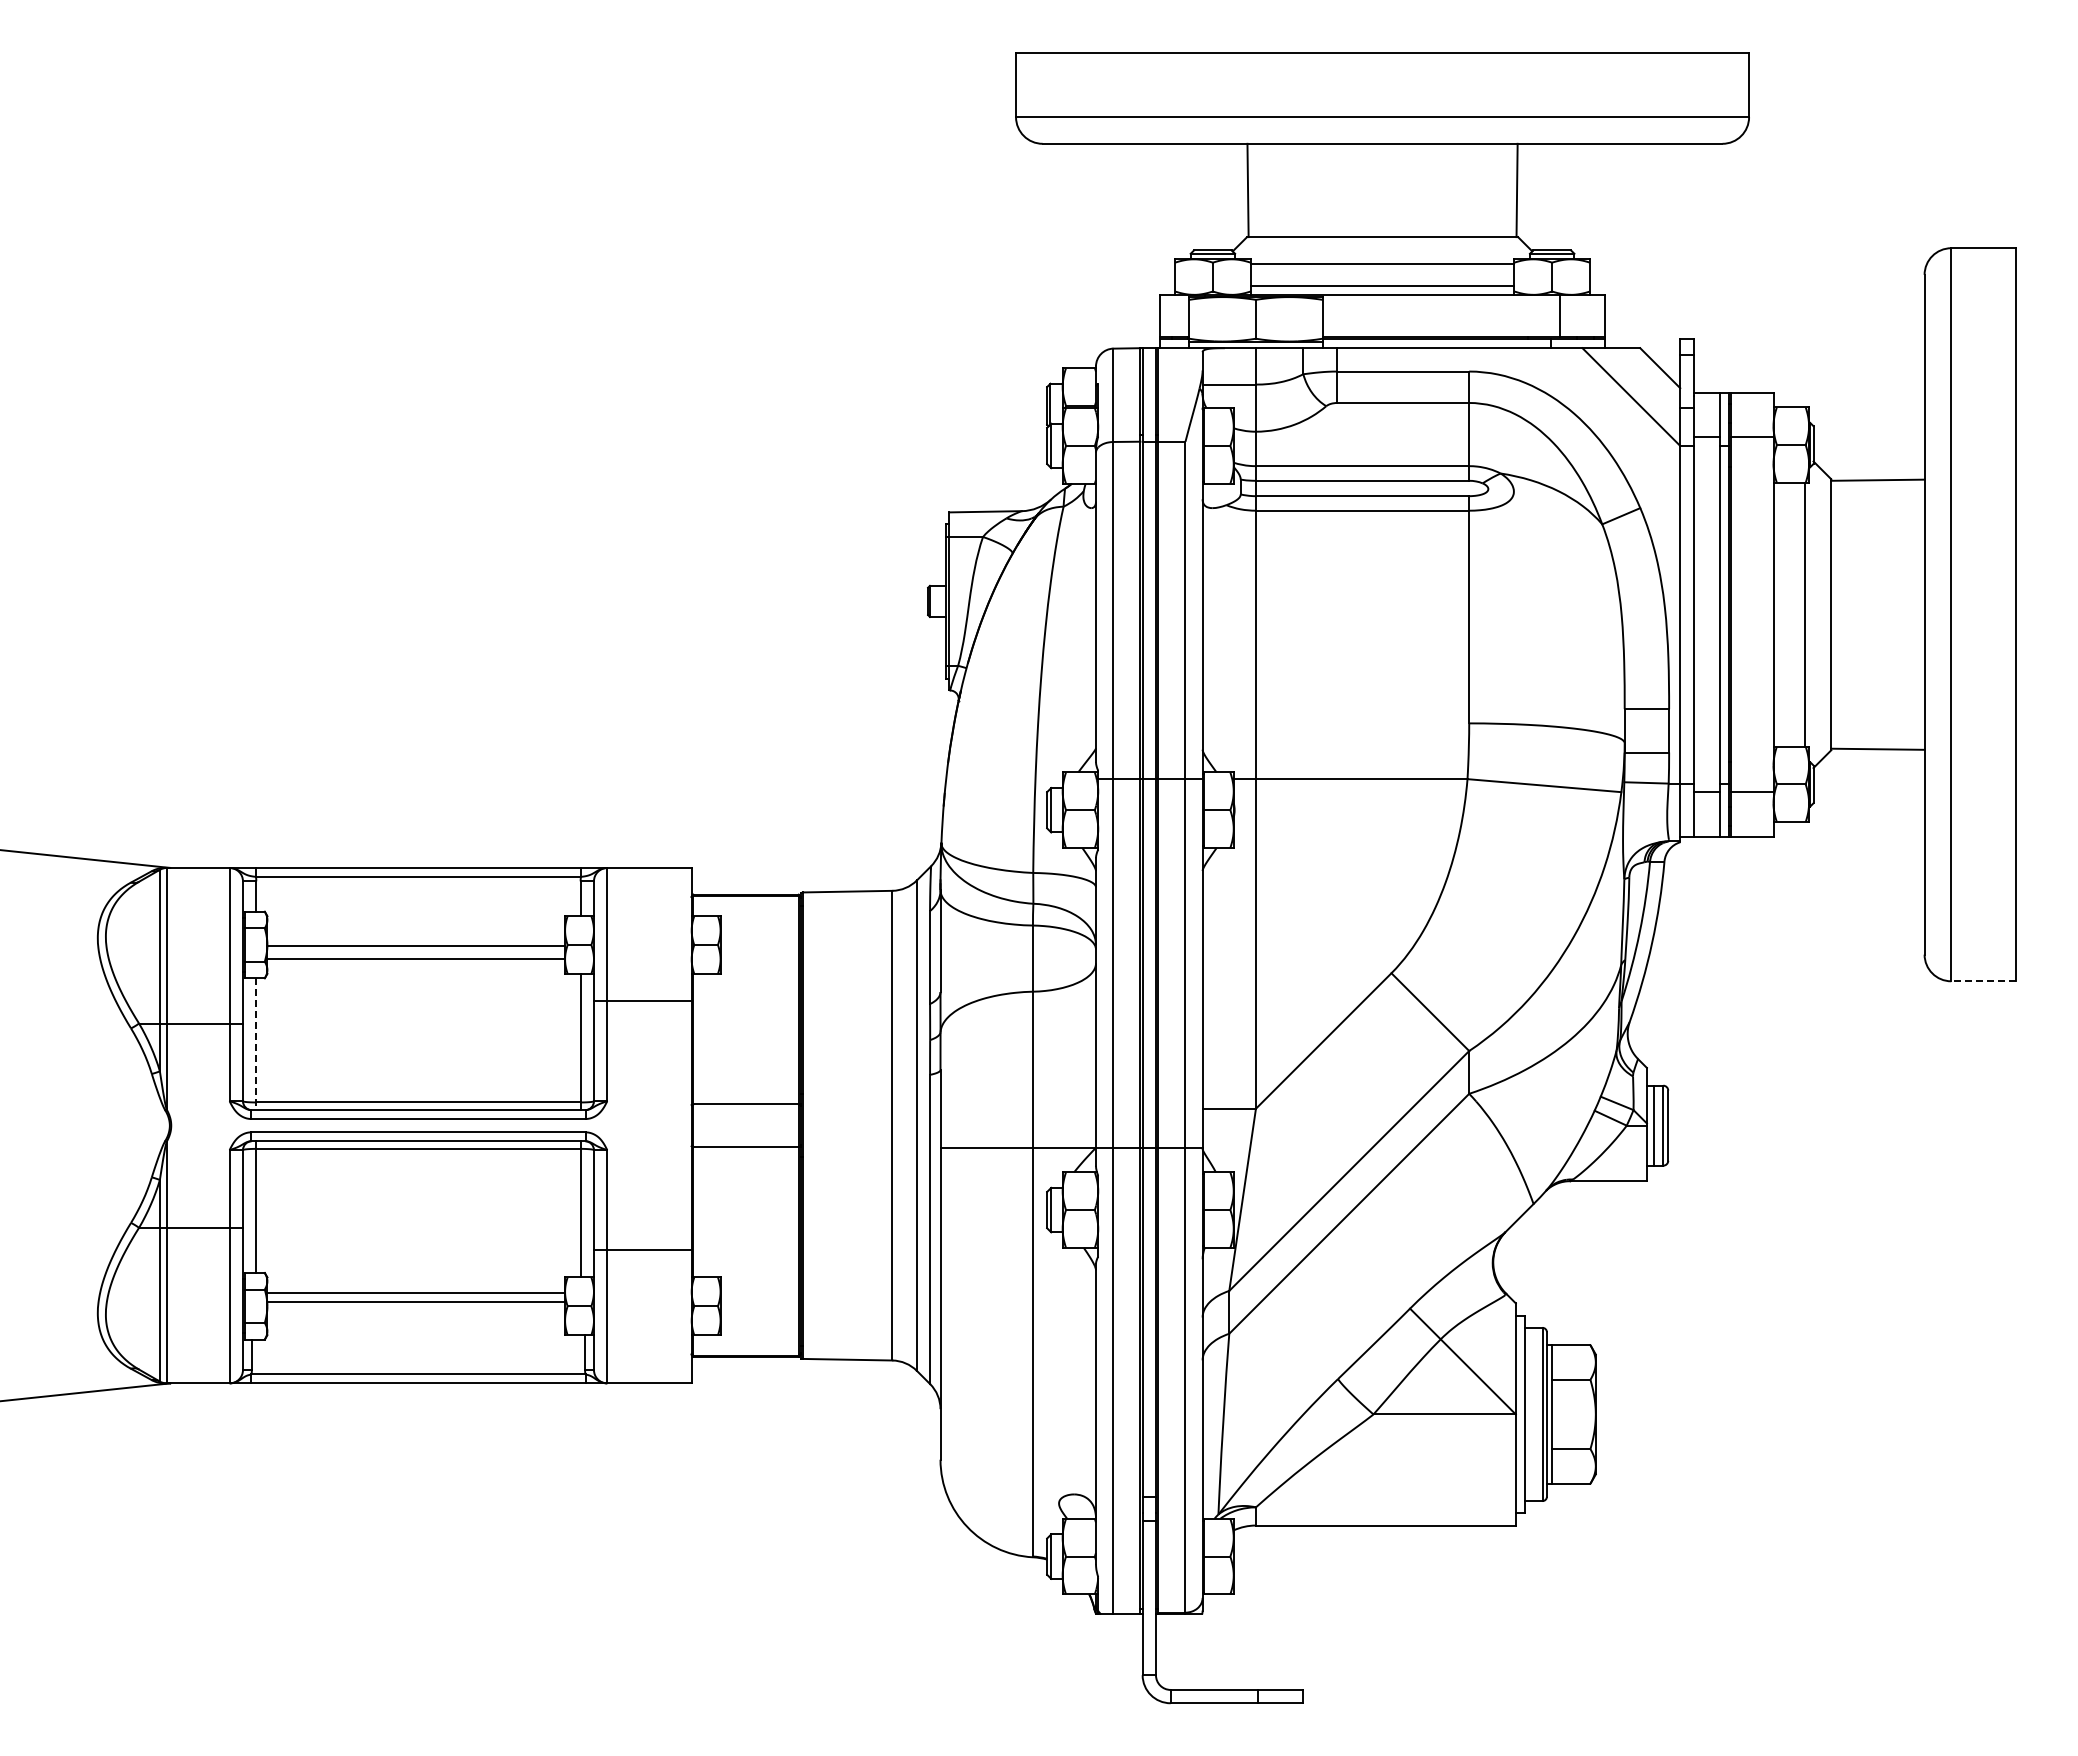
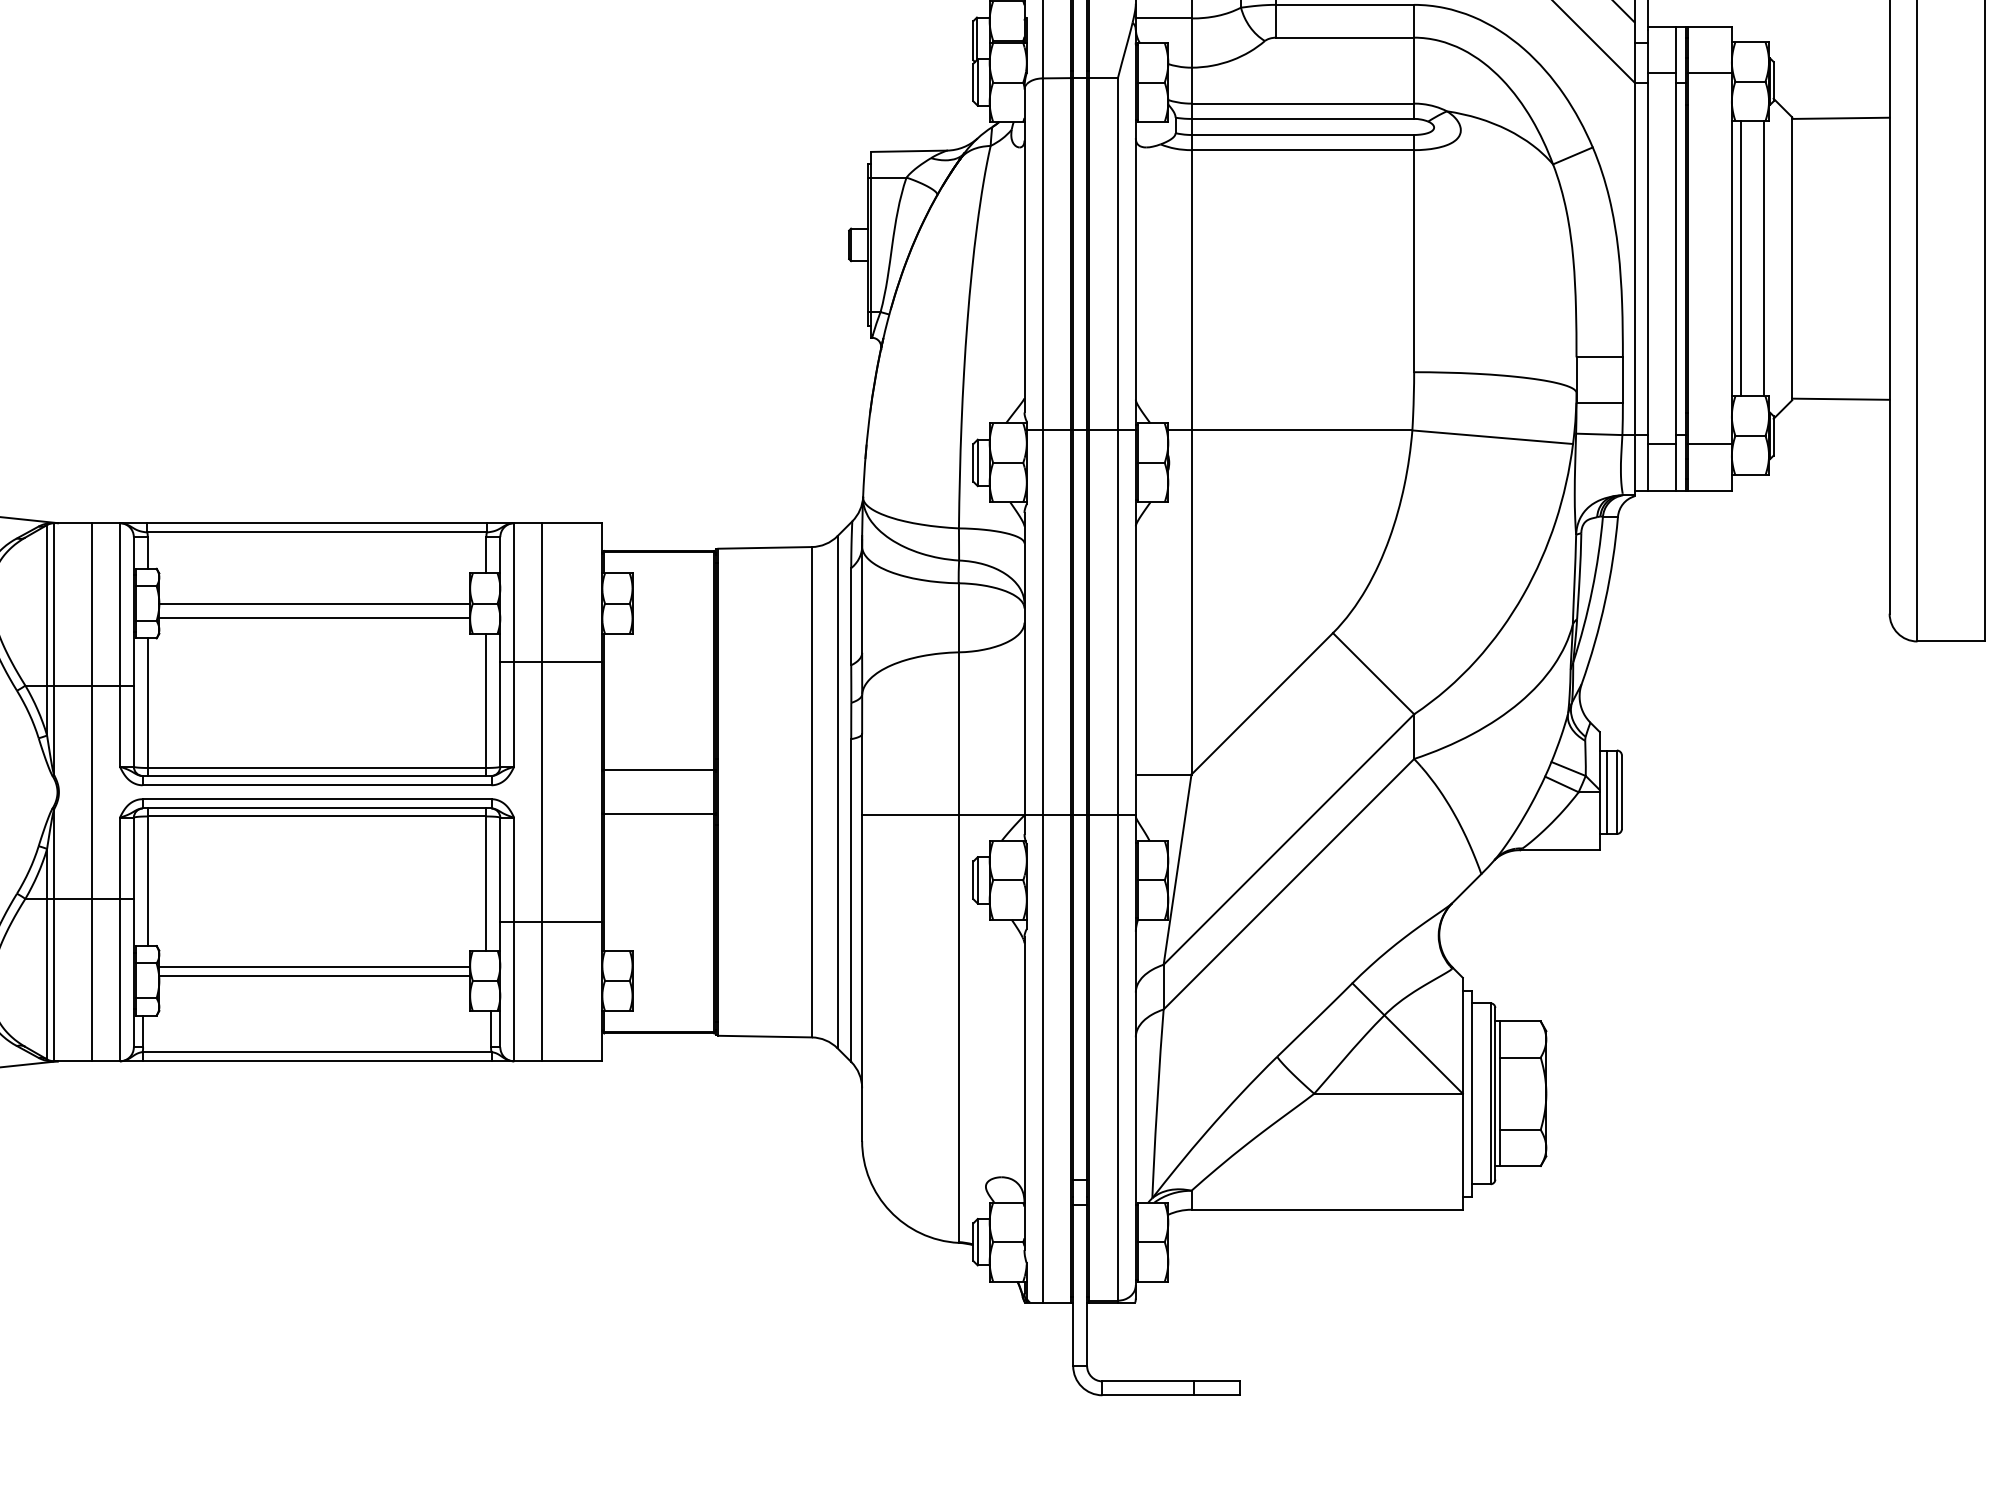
line: (1782, 614) -> (1741, 258), added
line: (1982, 981) -> (1950, 641), dashed -> solid
line: (256, 1044) -> (147, 707), dashed -> solid
line: (203, 1125) -> (92, 792), added
line: (633, 1125) -> (541, 792), added

